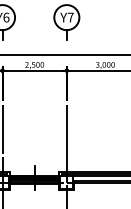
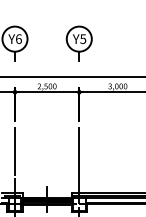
text: (71, 17) -> (83, 39), Y7 -> Y5

